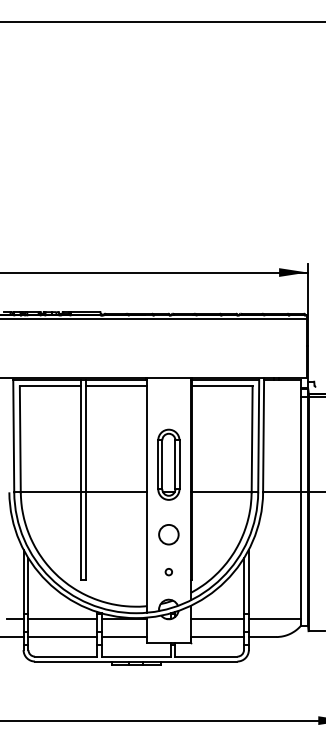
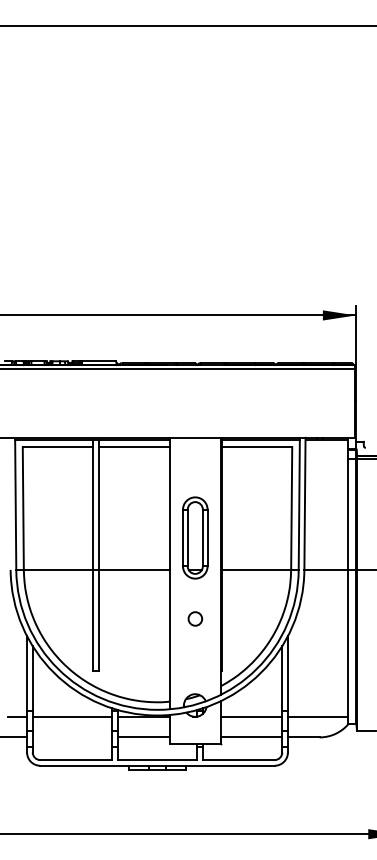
circle: (169, 534) -> (195, 618), size x0.6
circle: (168, 571) -> (194, 661), removed
line: (62, 637) -> (72, 737), removed

